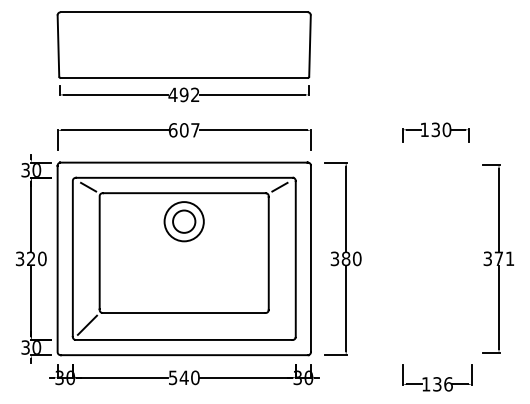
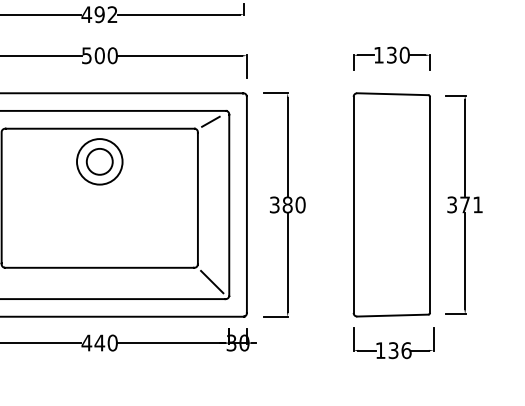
text: (183, 130) -> (98, 55), 607 -> 500
part: (435, 258) -> (391, 204), added
line: (280, 324) -> (211, 281), added
text: (172, 377) -> (86, 342), 540 -> 440

